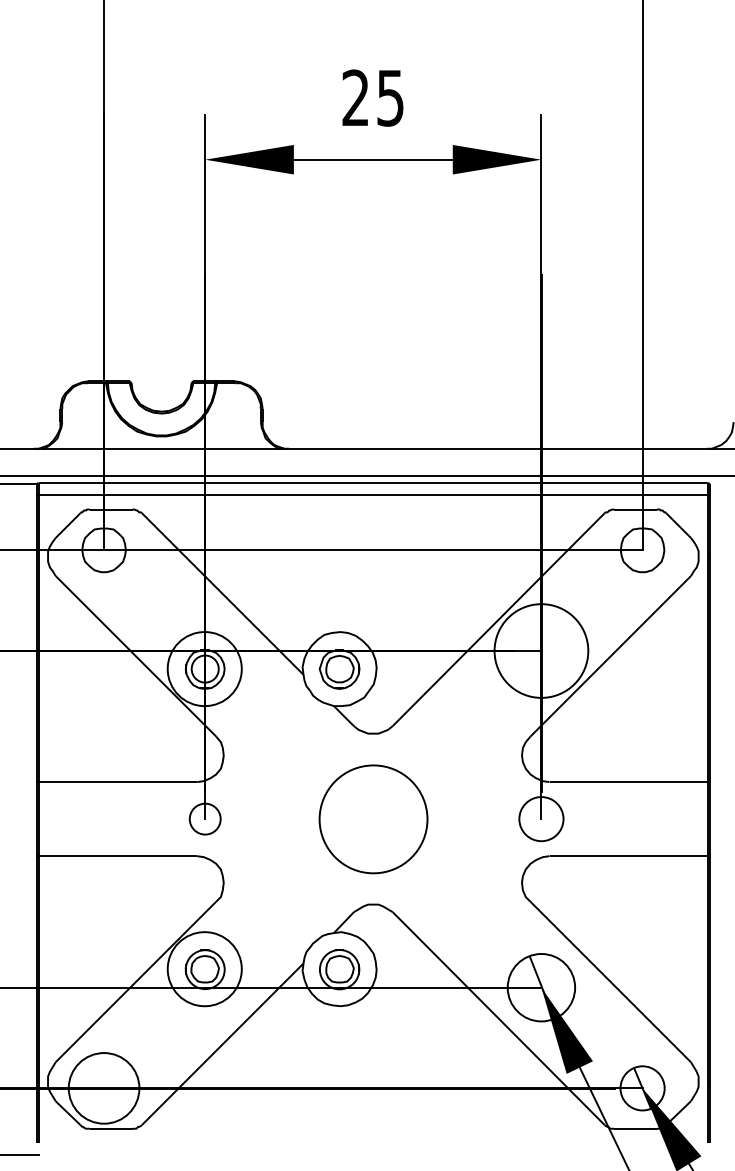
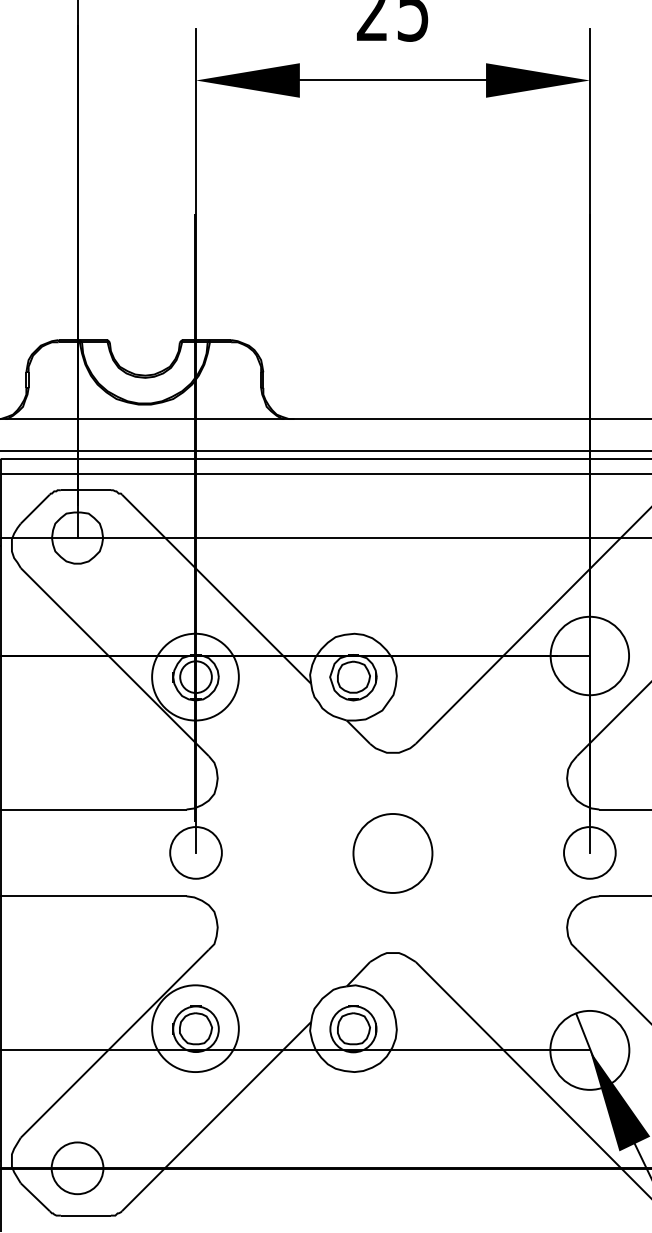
circle: (540, 650) -> (588, 655), size x0.71
circle: (205, 819) -> (196, 853), size x1.43
circle: (372, 819) -> (391, 853), size x0.62
circle: (104, 1088) -> (78, 1168), size x0.62

